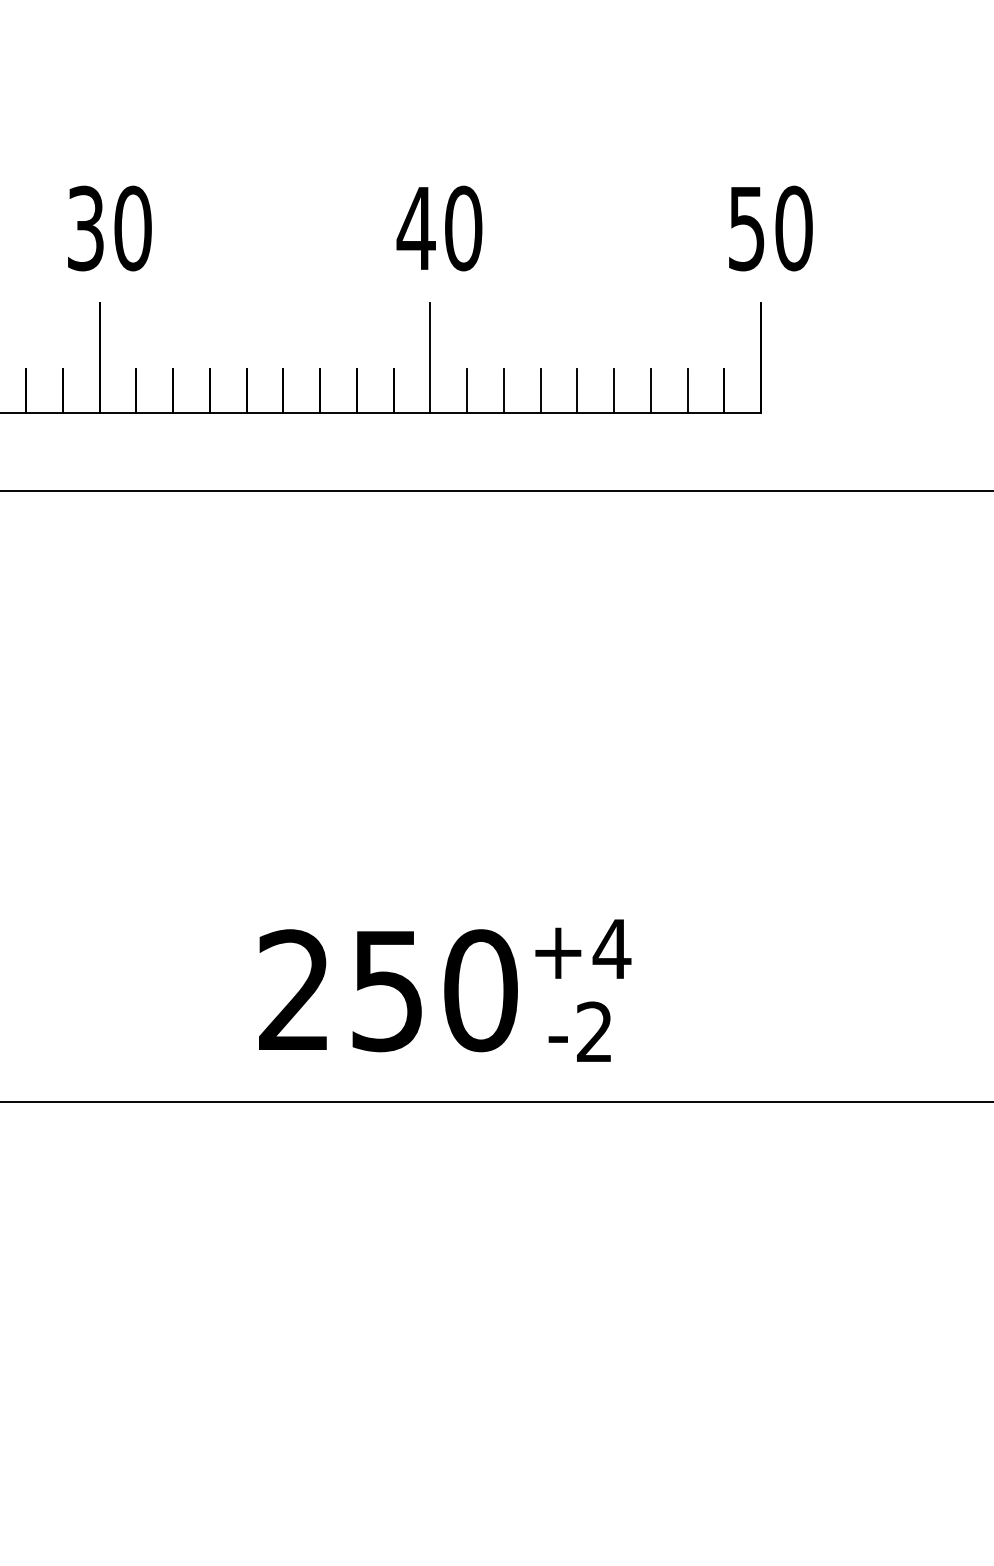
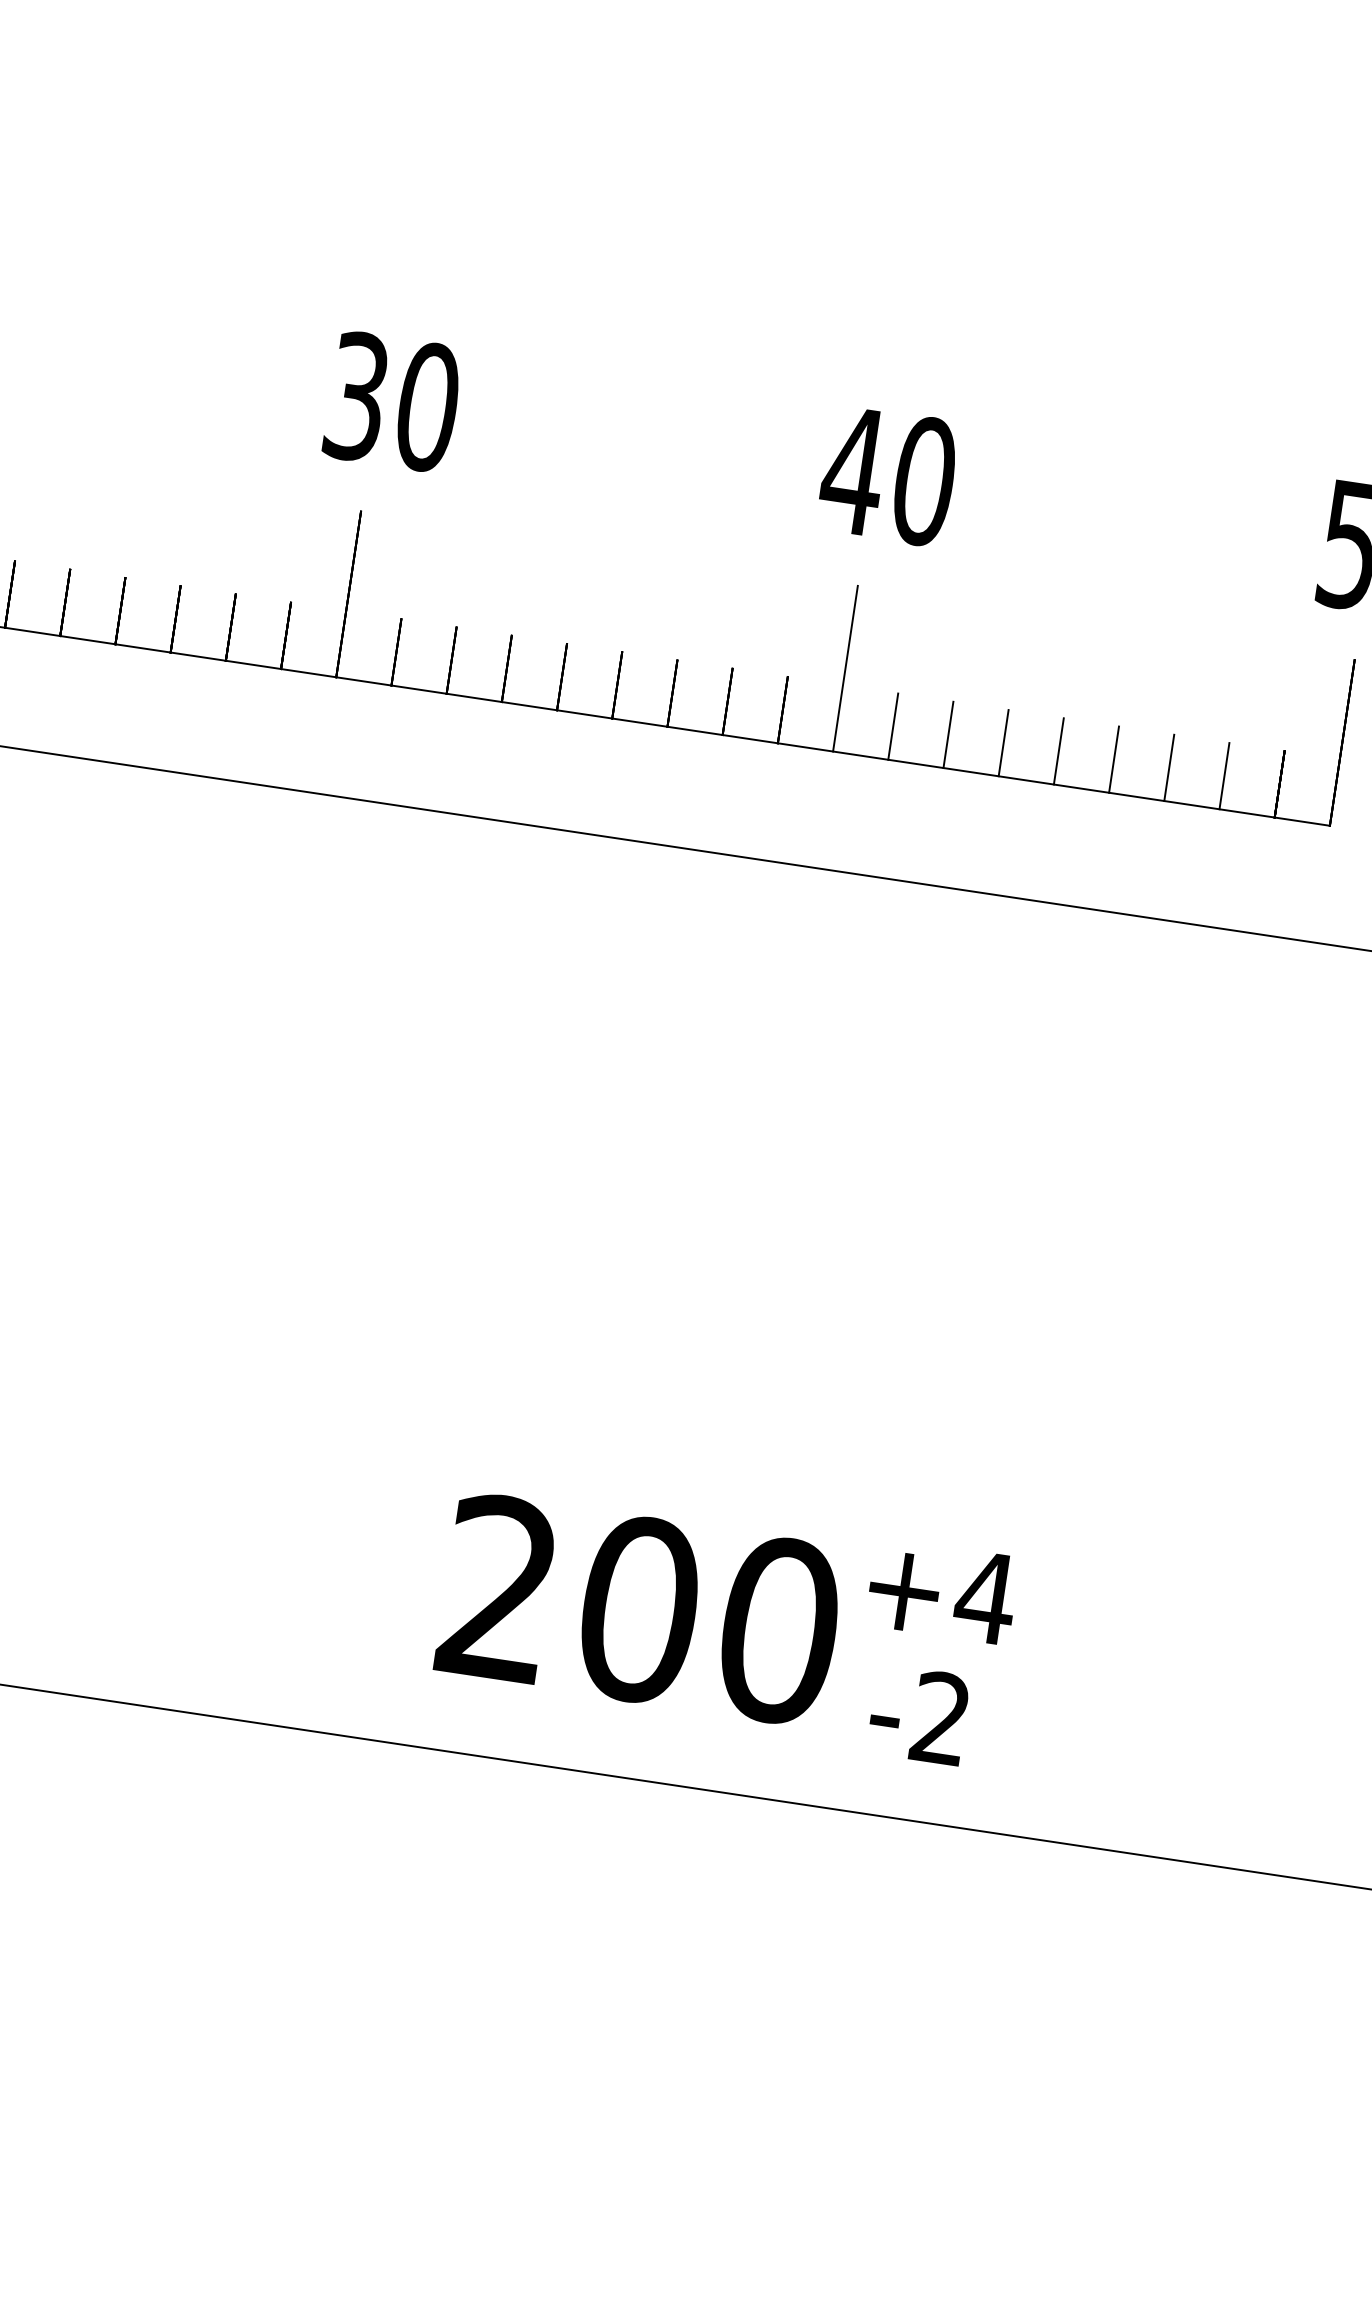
text: (387, 990) -> (639, 1609), 250 -> 200

